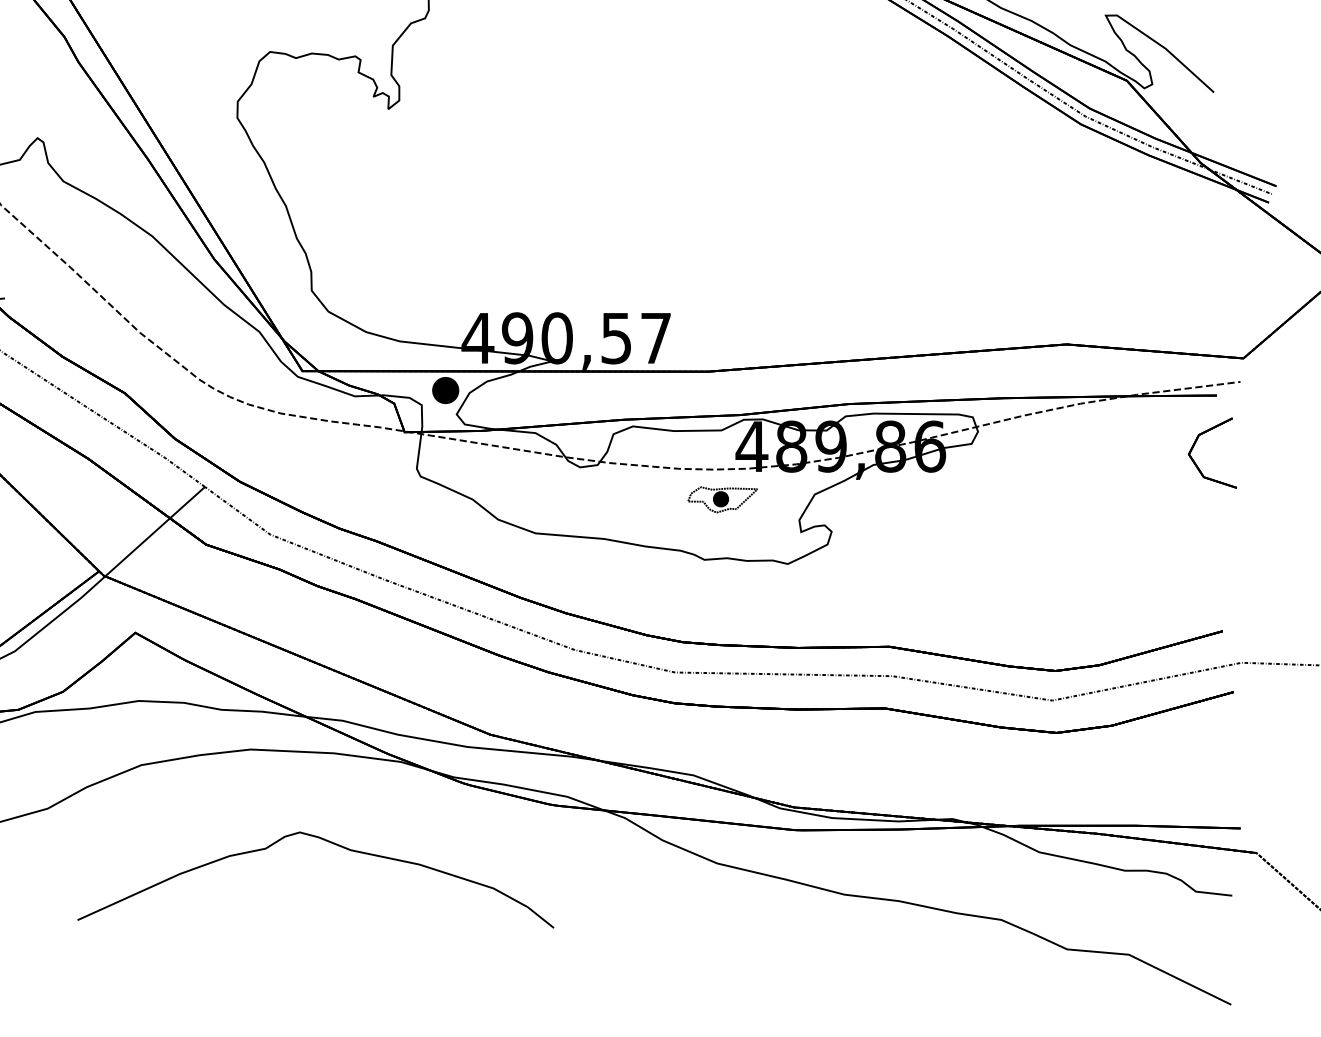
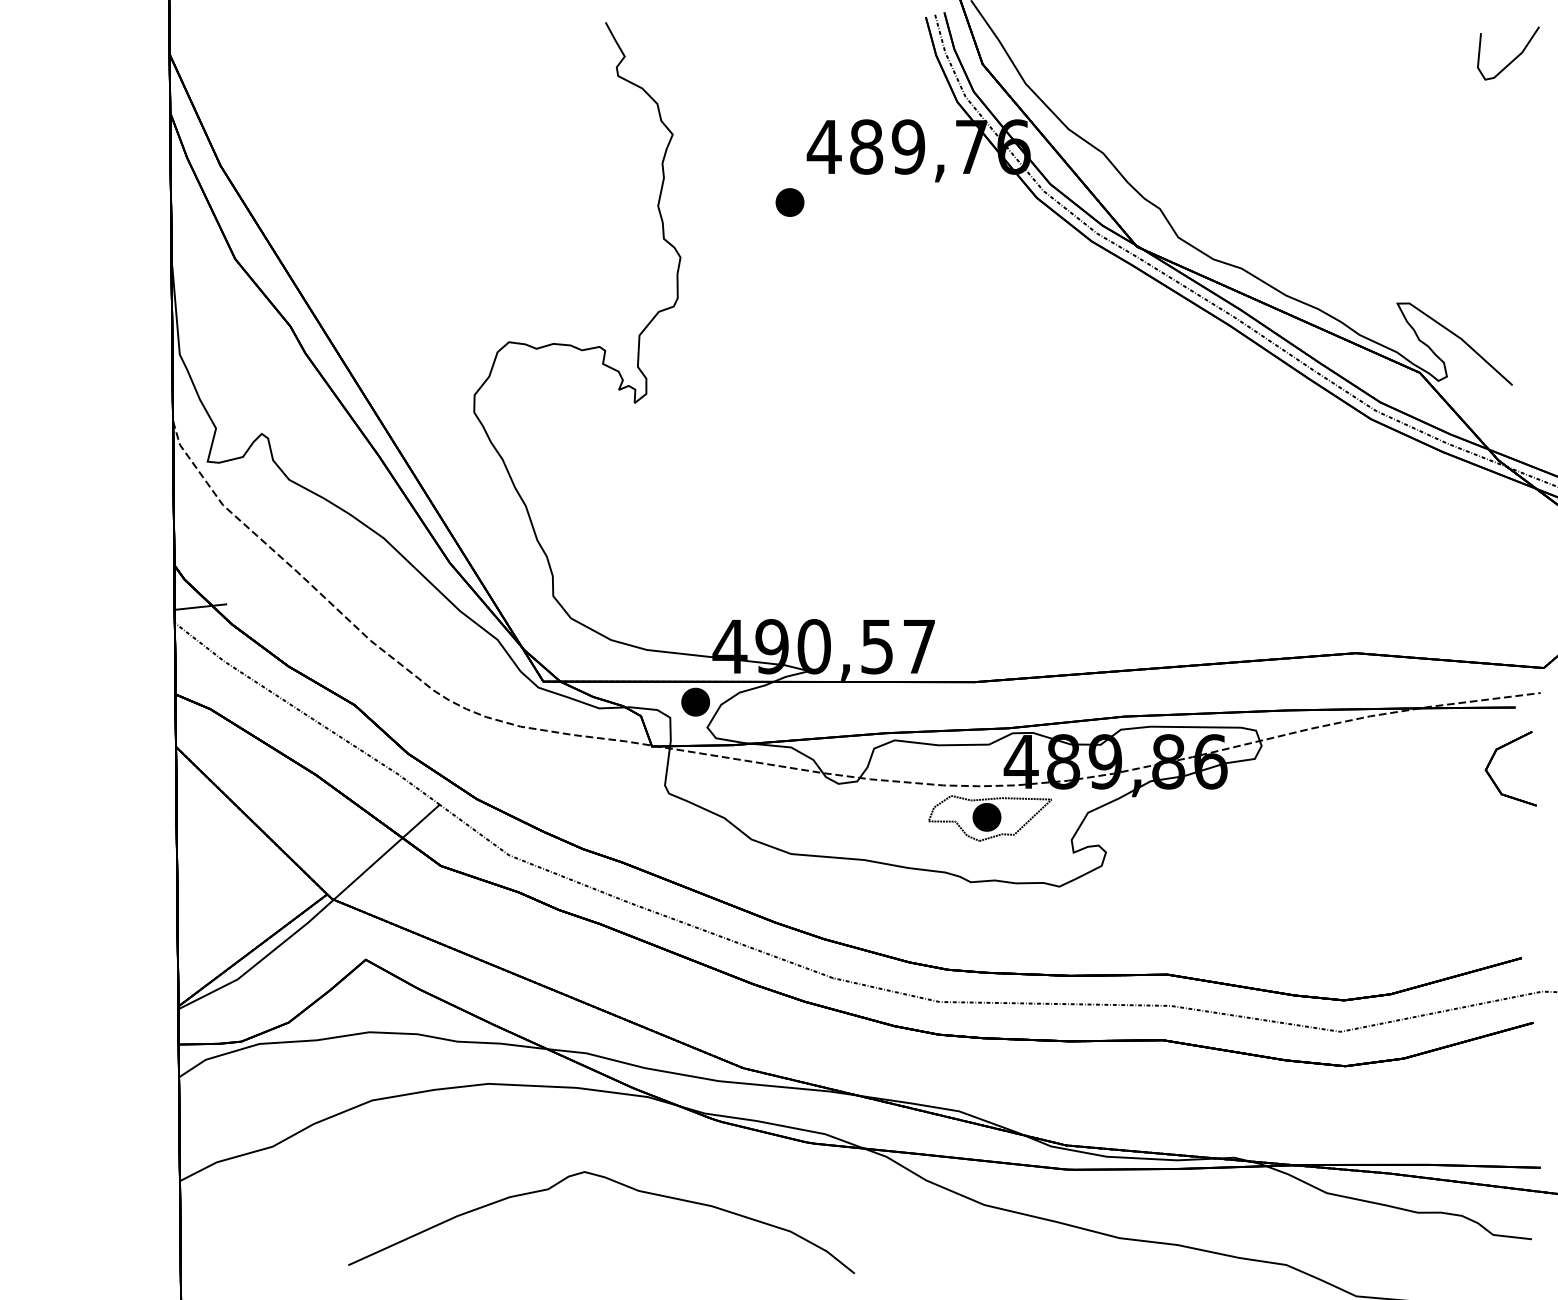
part: (723, 499) -> (990, 818), size x1.67
curve: (332, 844) -> (619, 1184), moved

